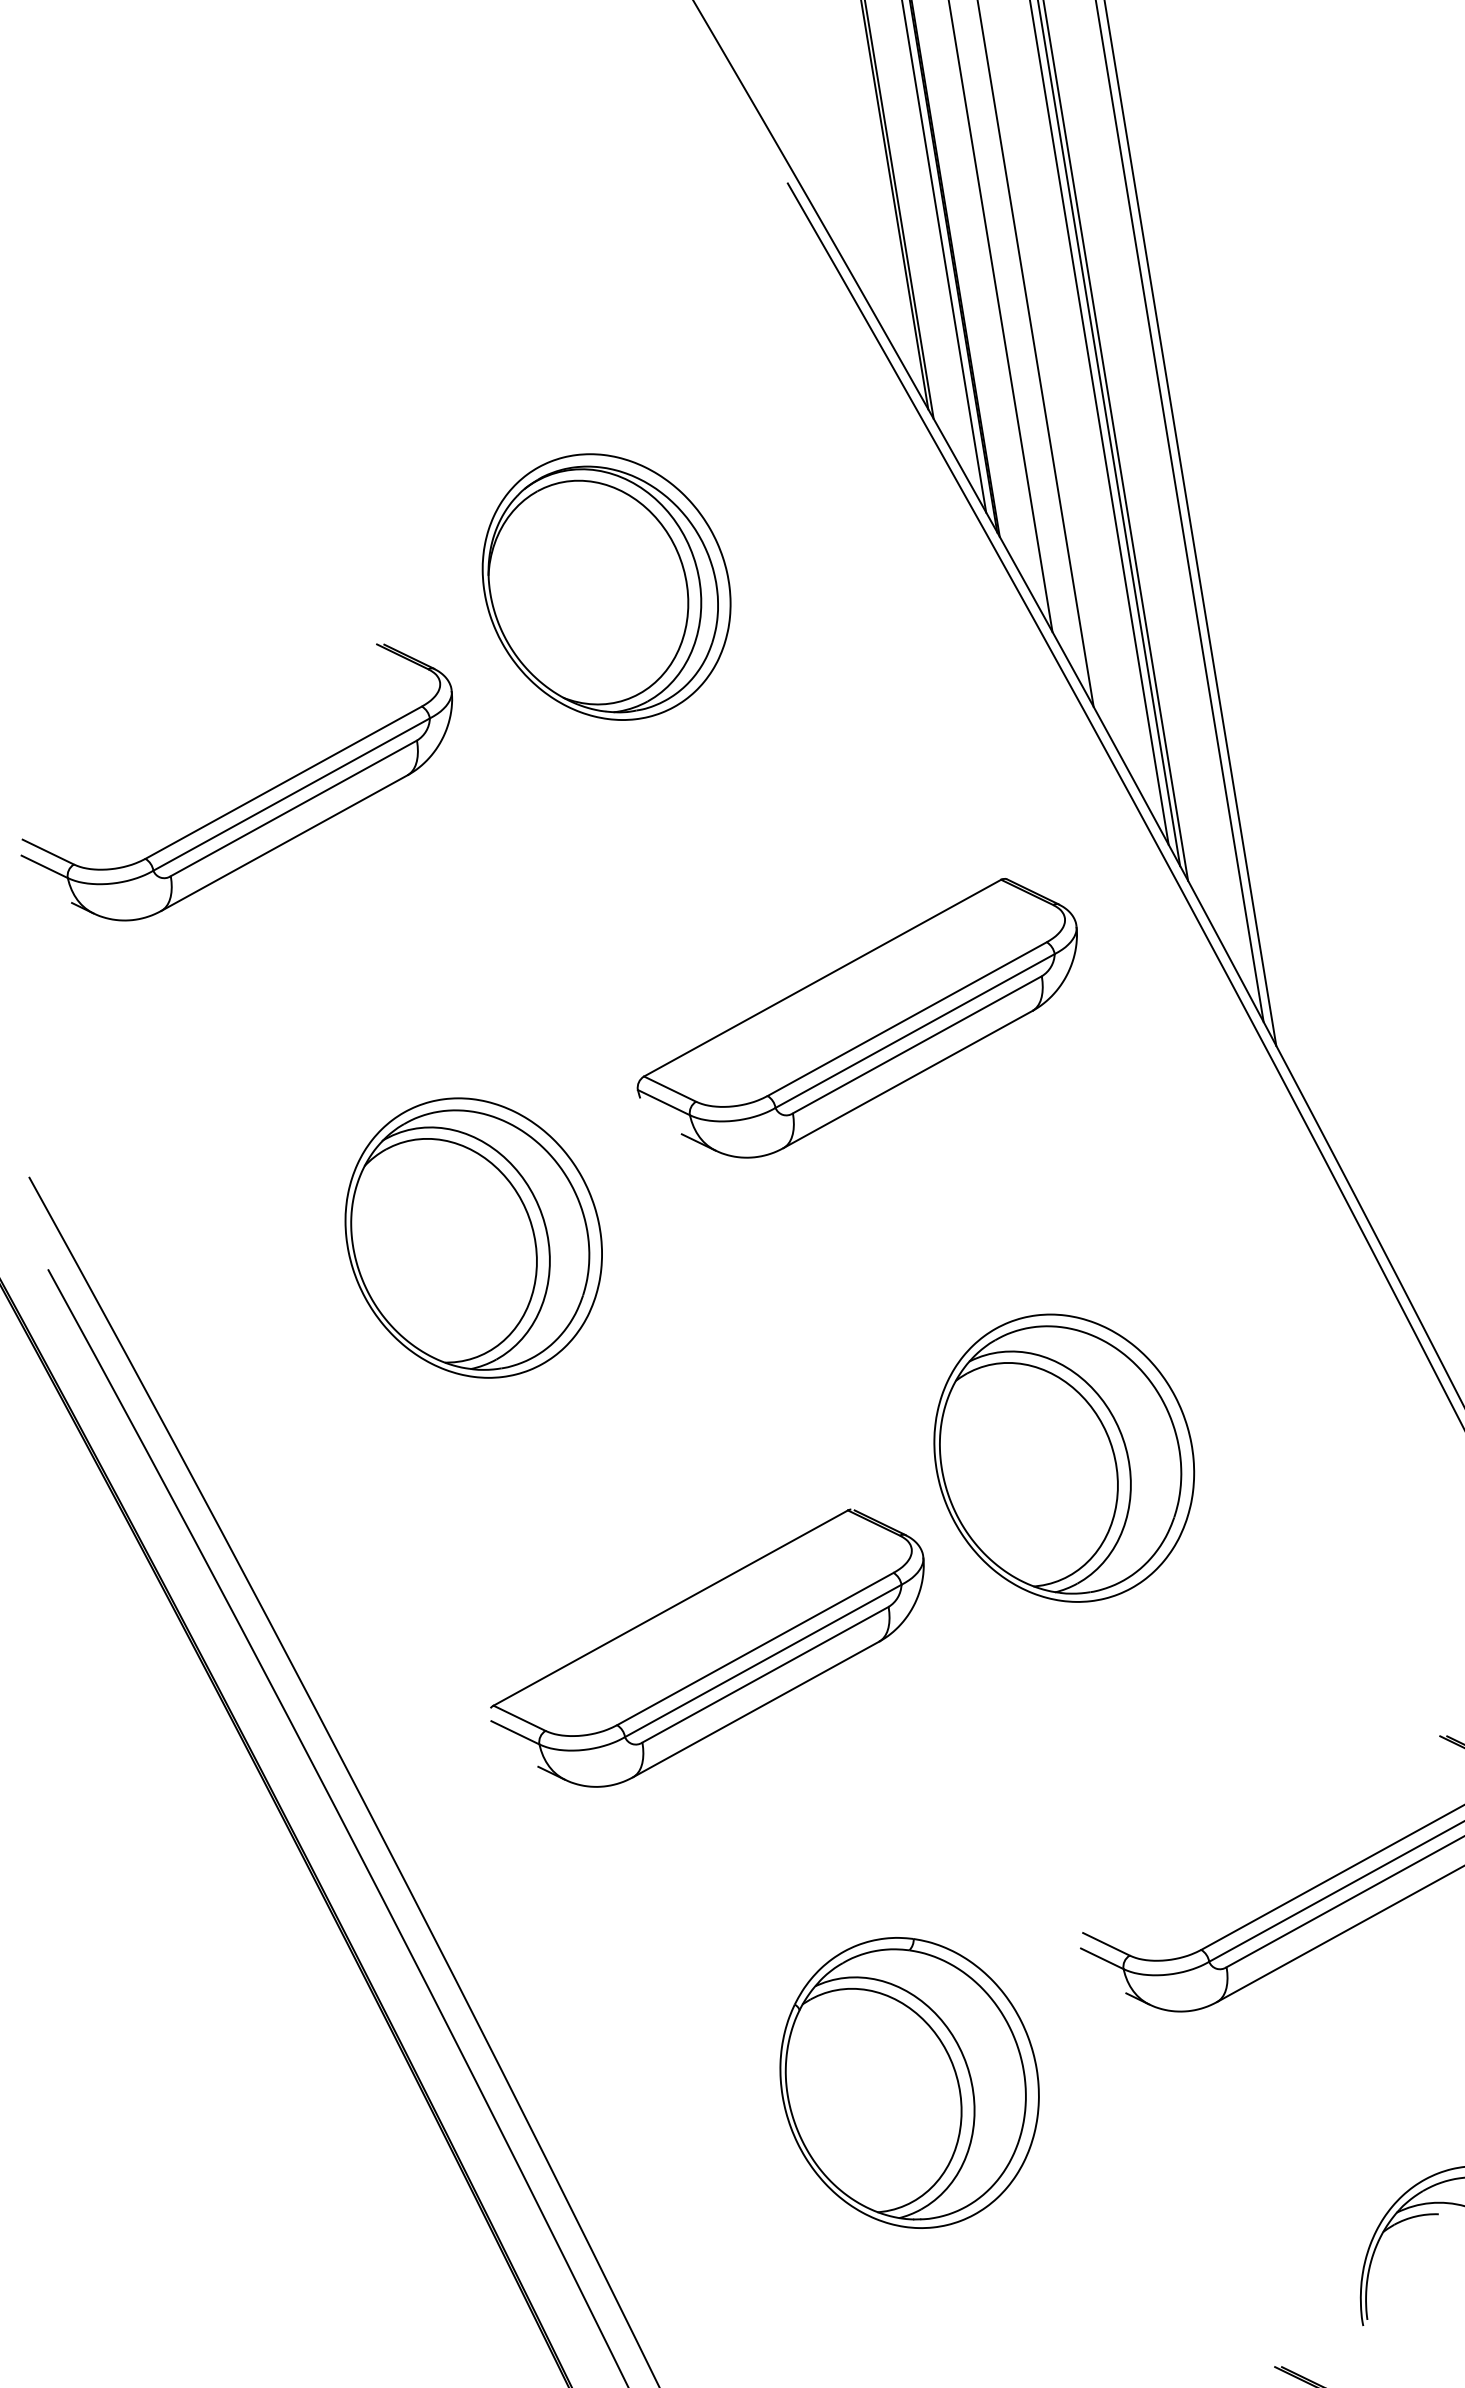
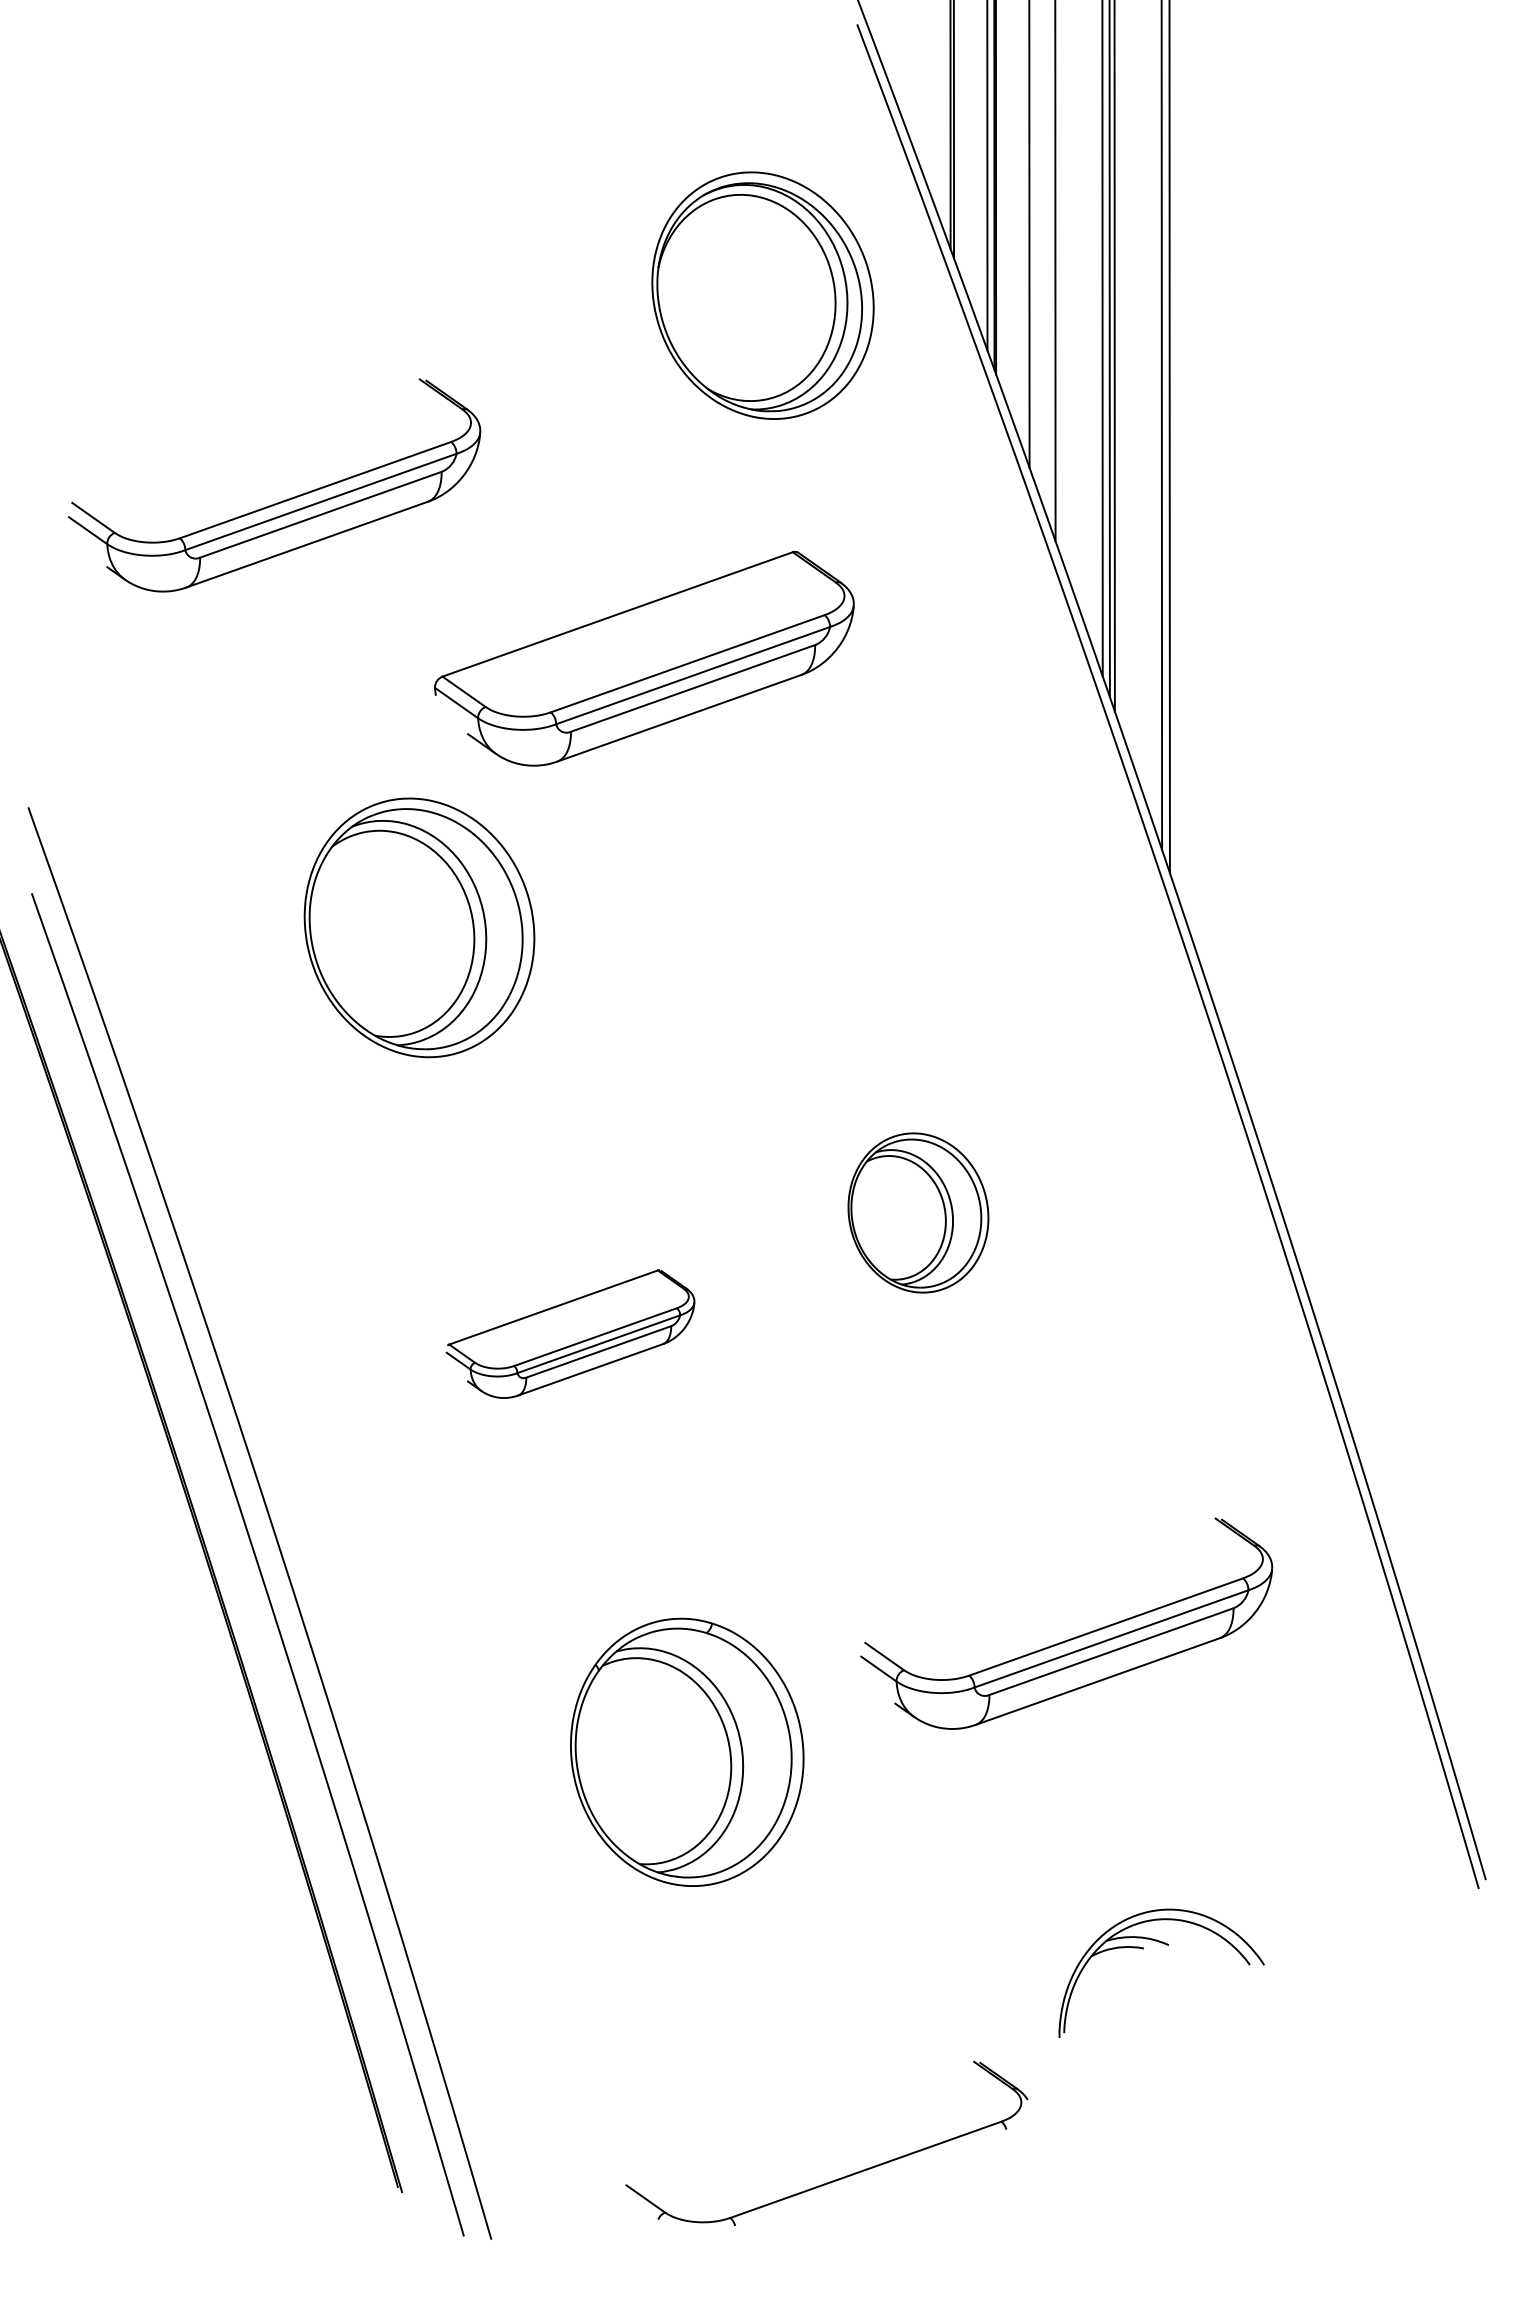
part: (606, 586) -> (762, 295), moved
part: (859, 1021) -> (644, 658), moved
part: (1064, 1457) -> (918, 1212), size x0.6
part: (709, 1650) -> (570, 1333), size x0.6

